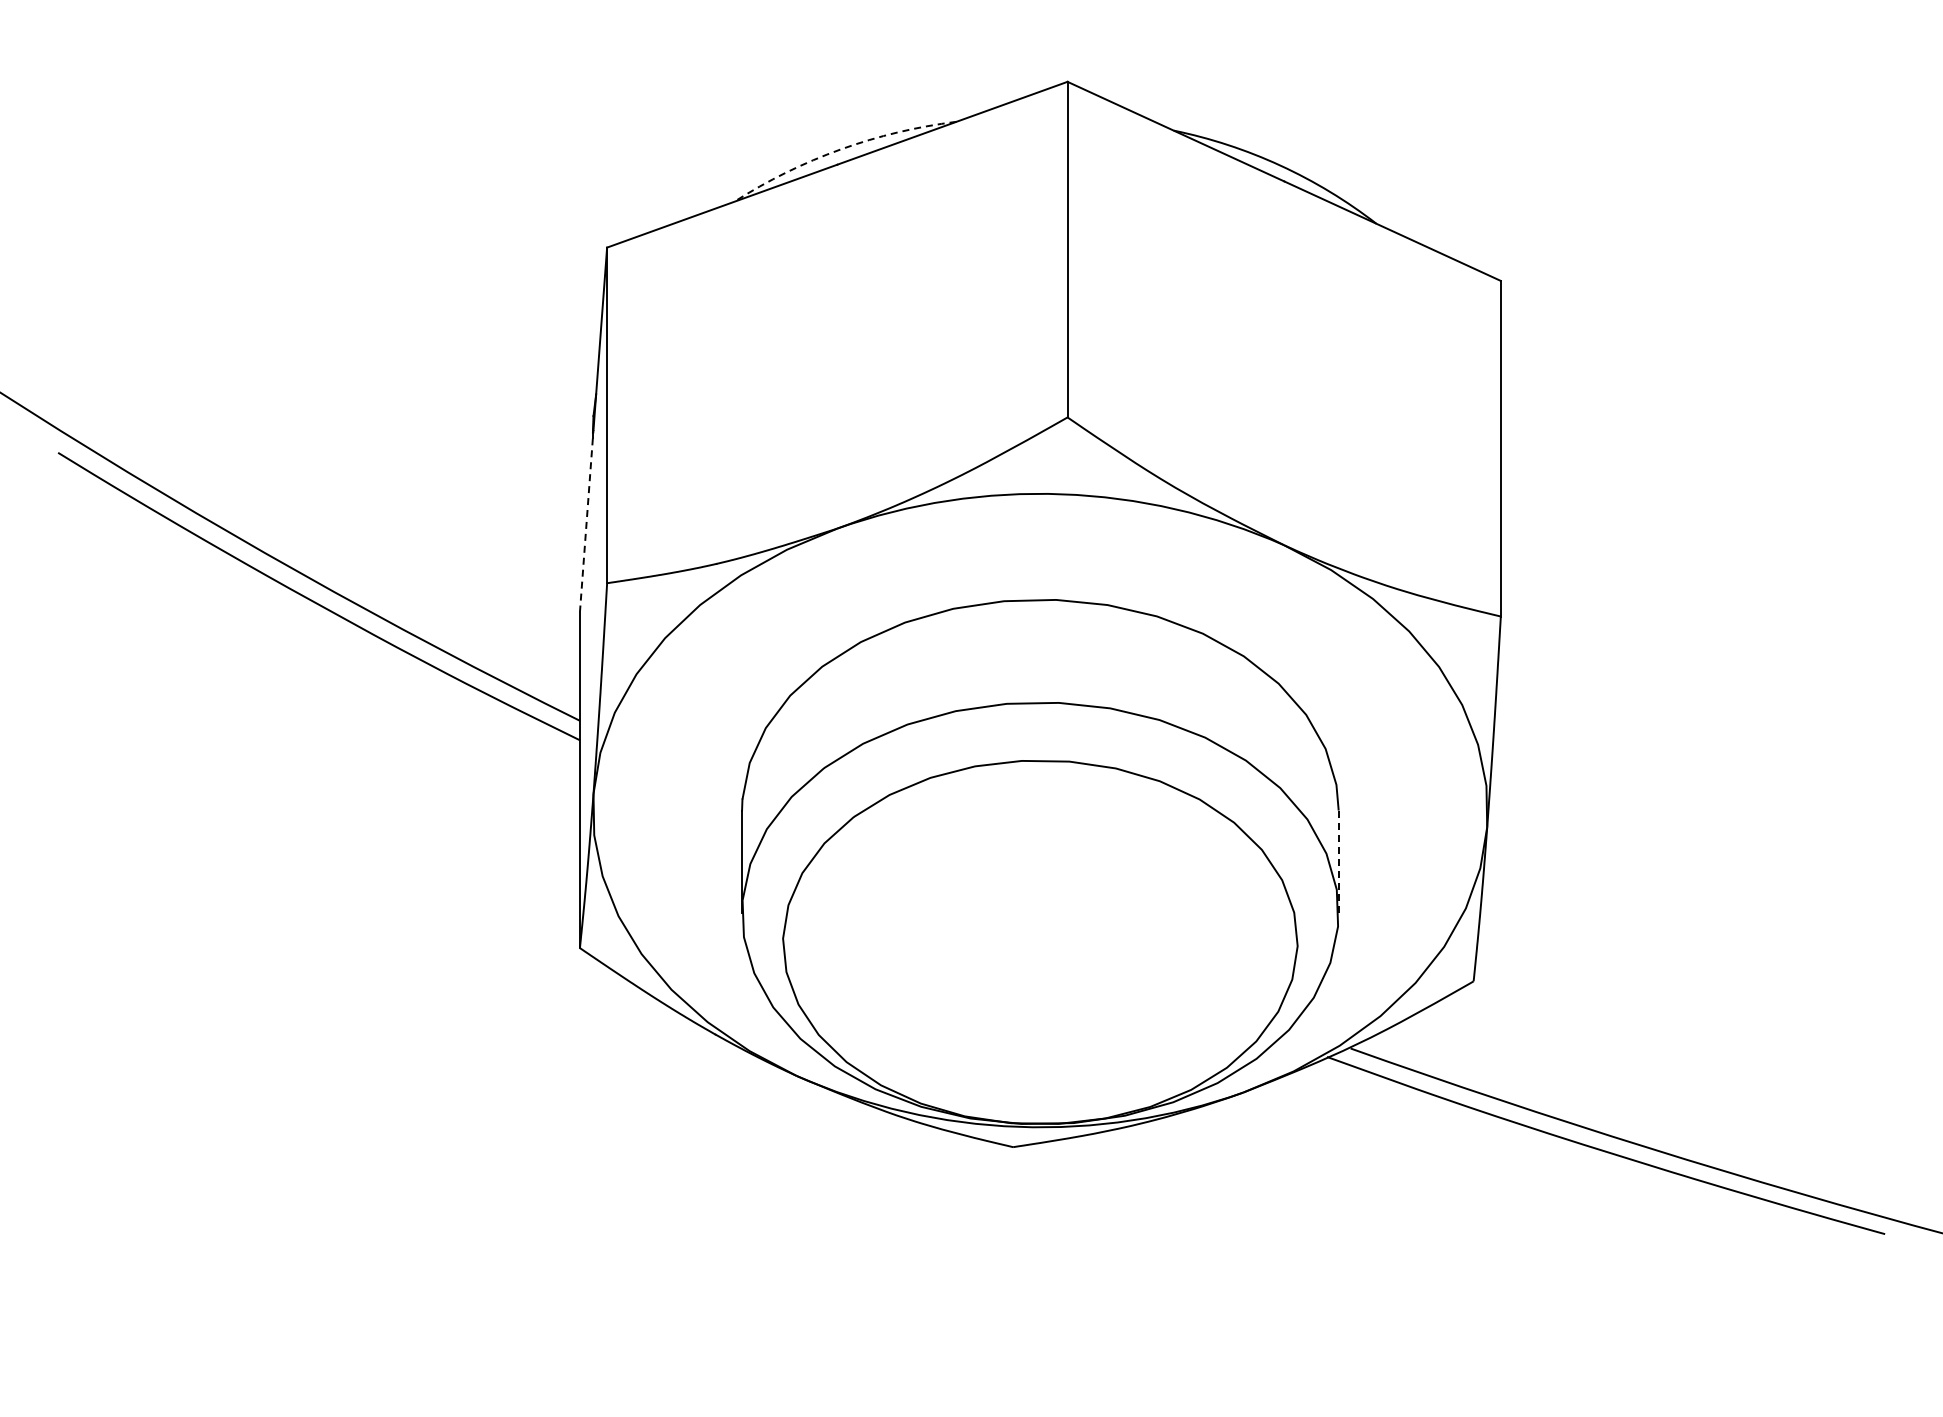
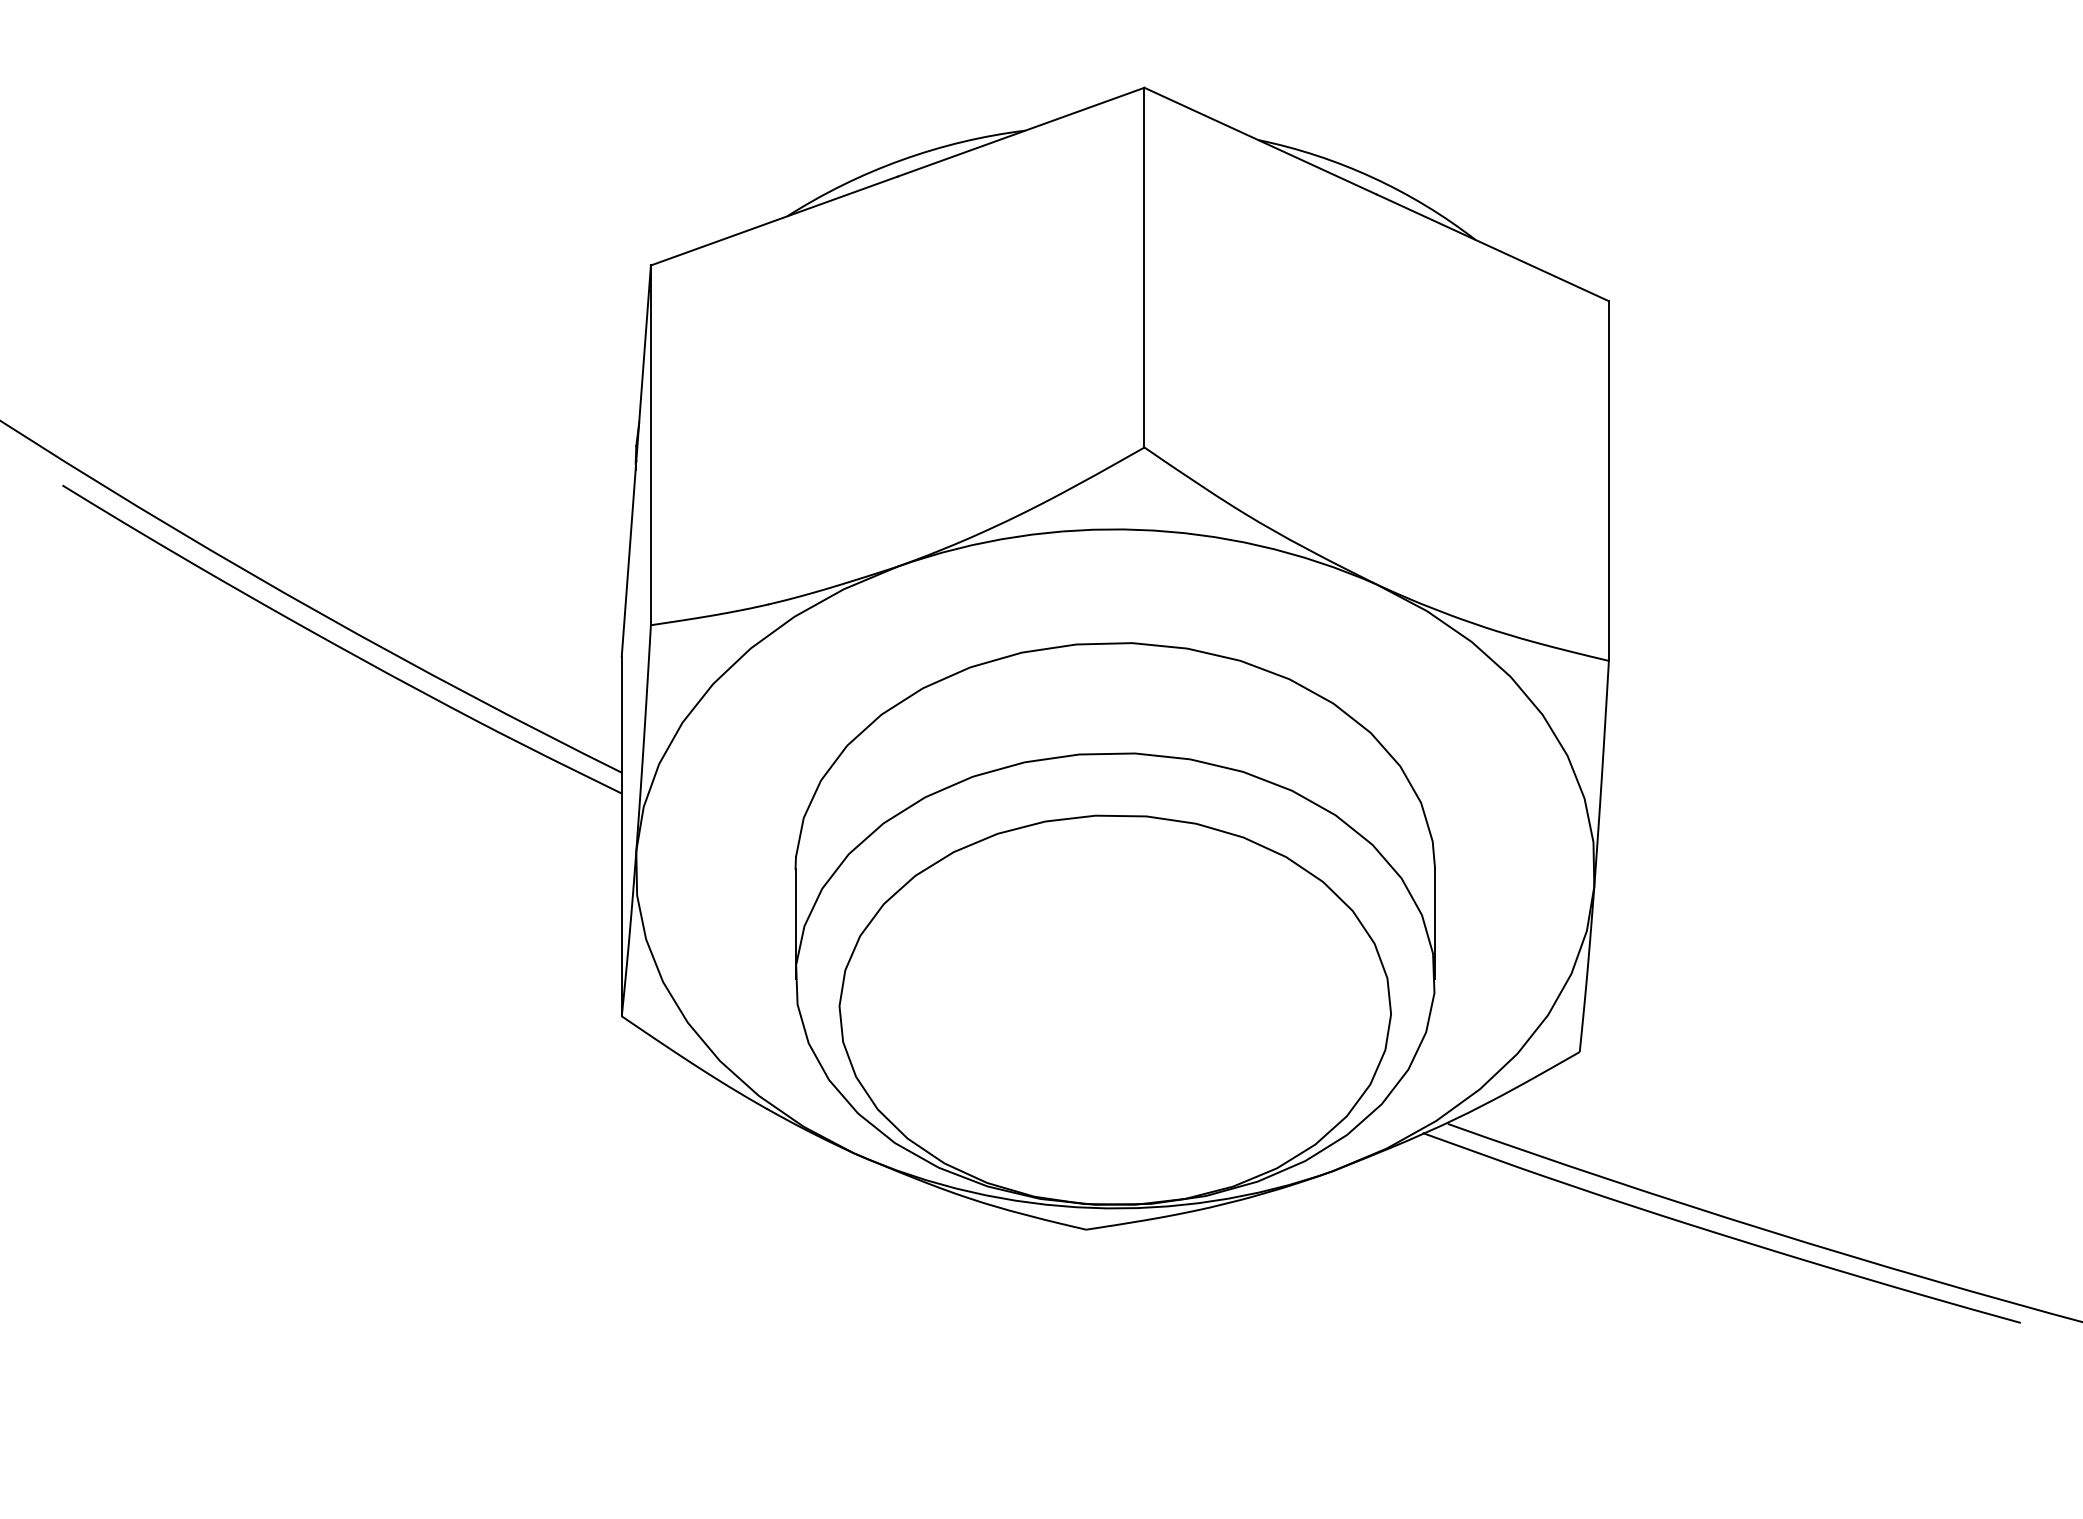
arc: (840, 149) -> (901, 160), dashed -> solid
line: (586, 520) -> (628, 557), dashed -> solid
line: (1338, 861) -> (1434, 923), dashed -> solid

